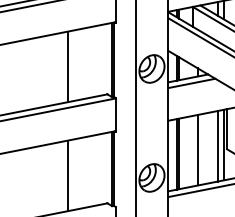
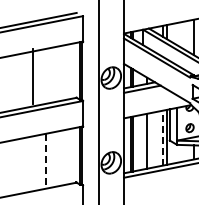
line: (67, 65) -> (32, 75), moved
line: (217, 145) -> (162, 137), solid -> dashed
line: (67, 176) -> (45, 161), solid -> dashed

